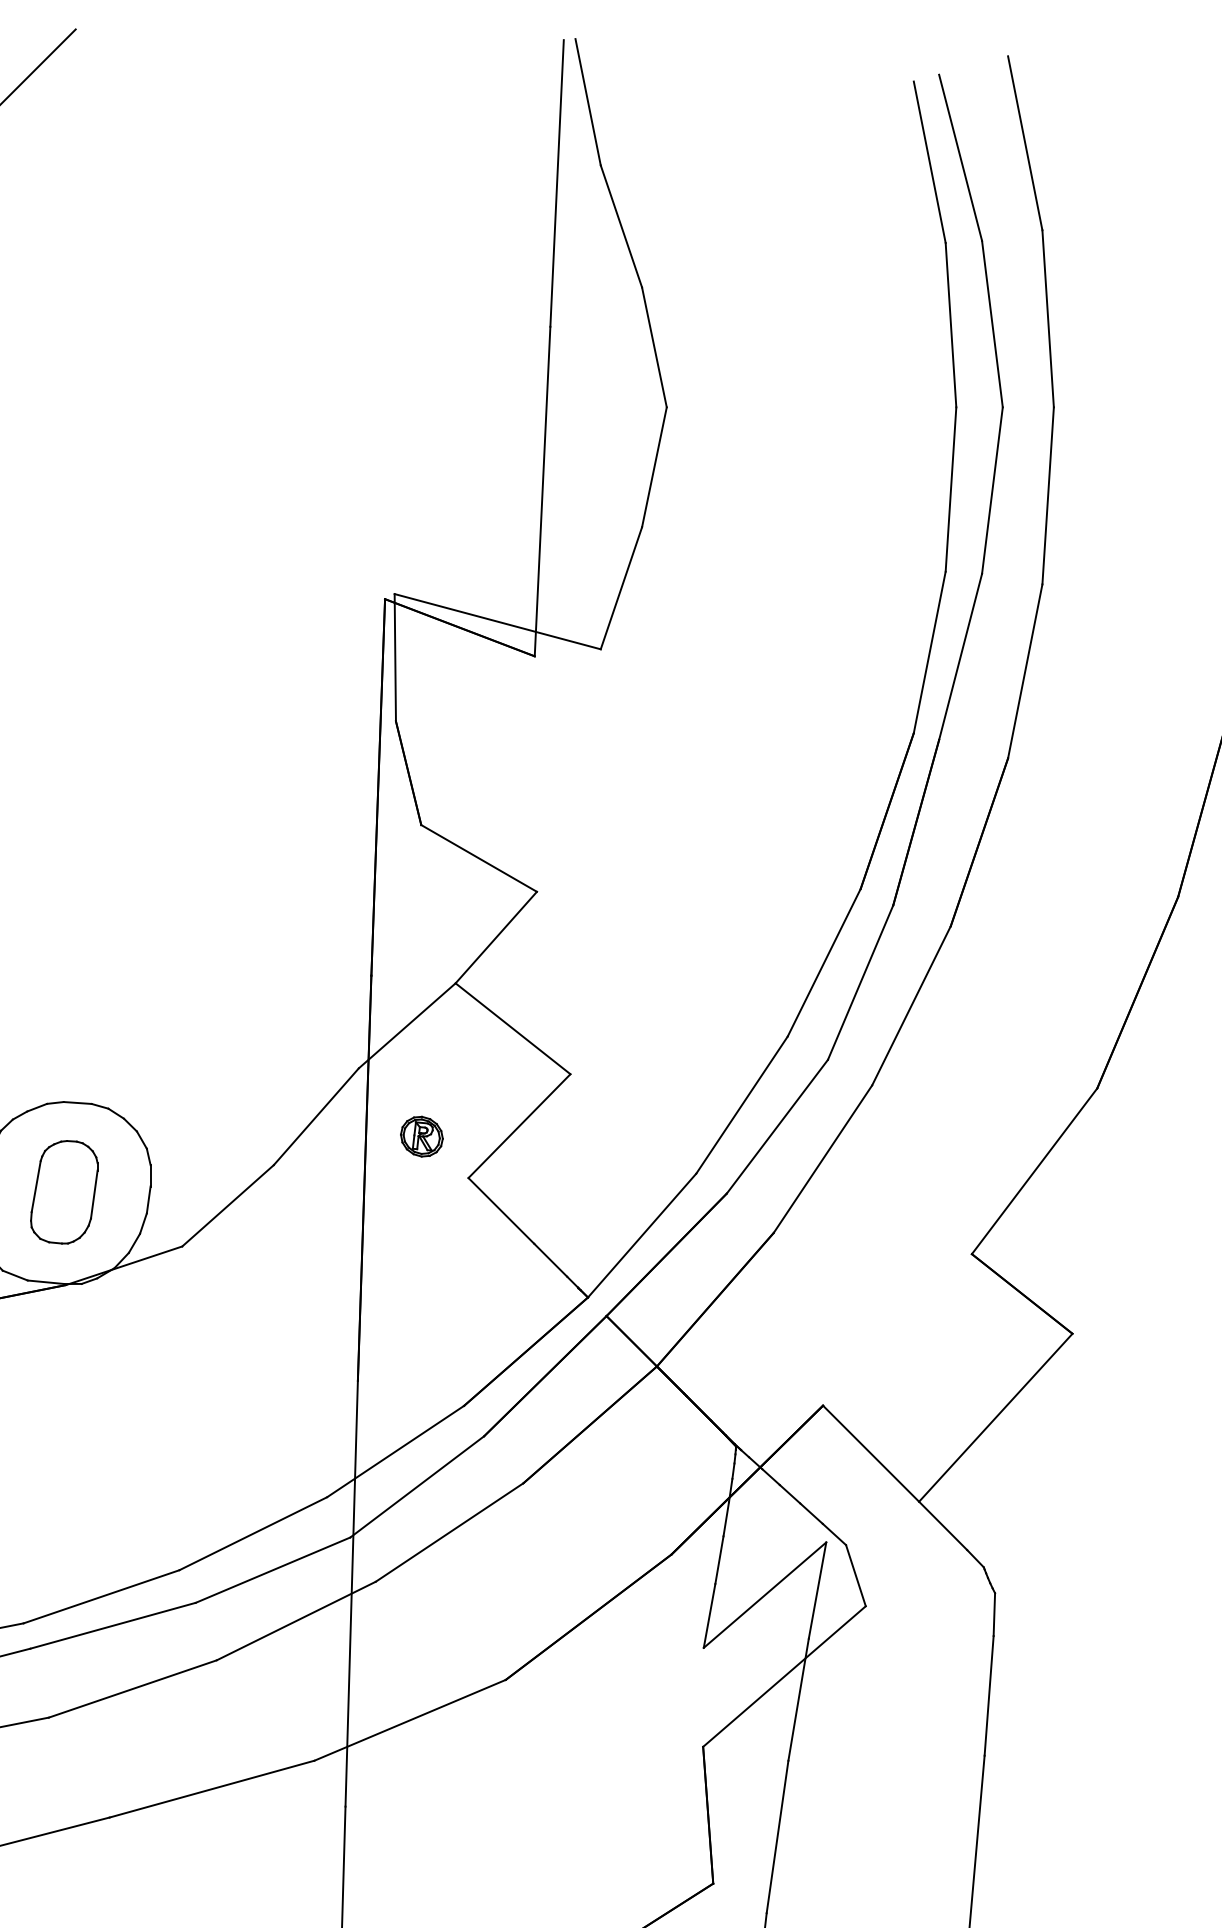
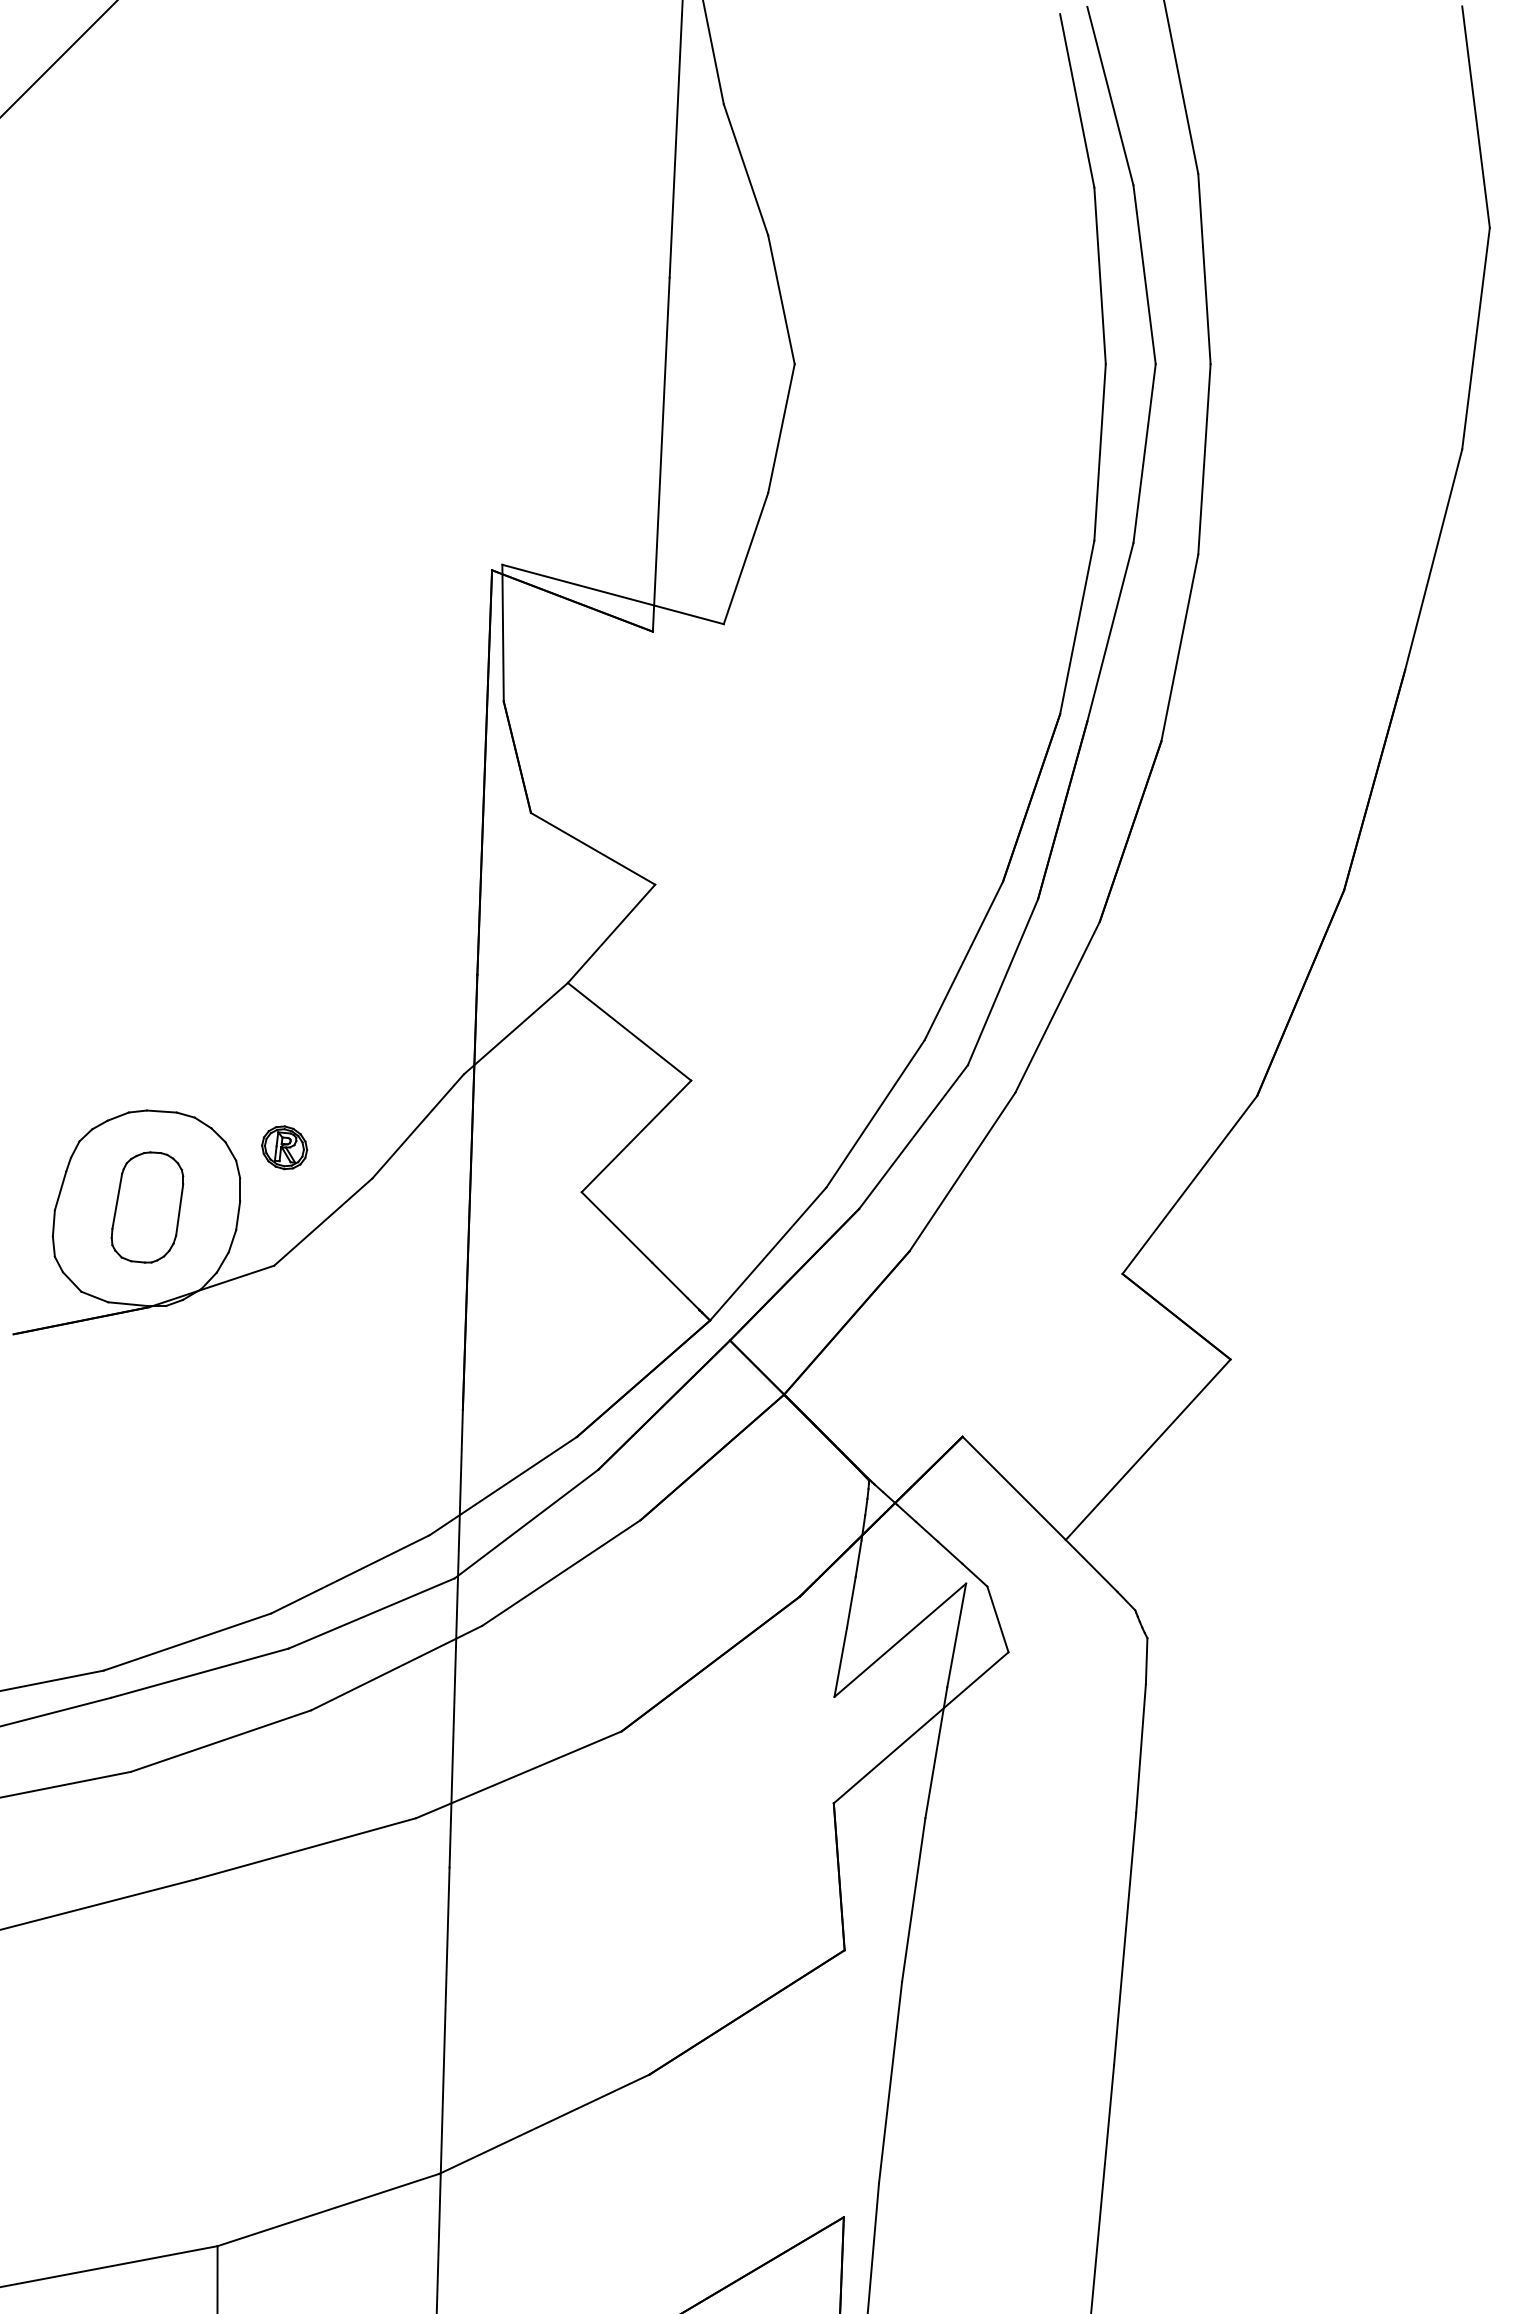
part: (421, 1136) -> (284, 1147), moved

